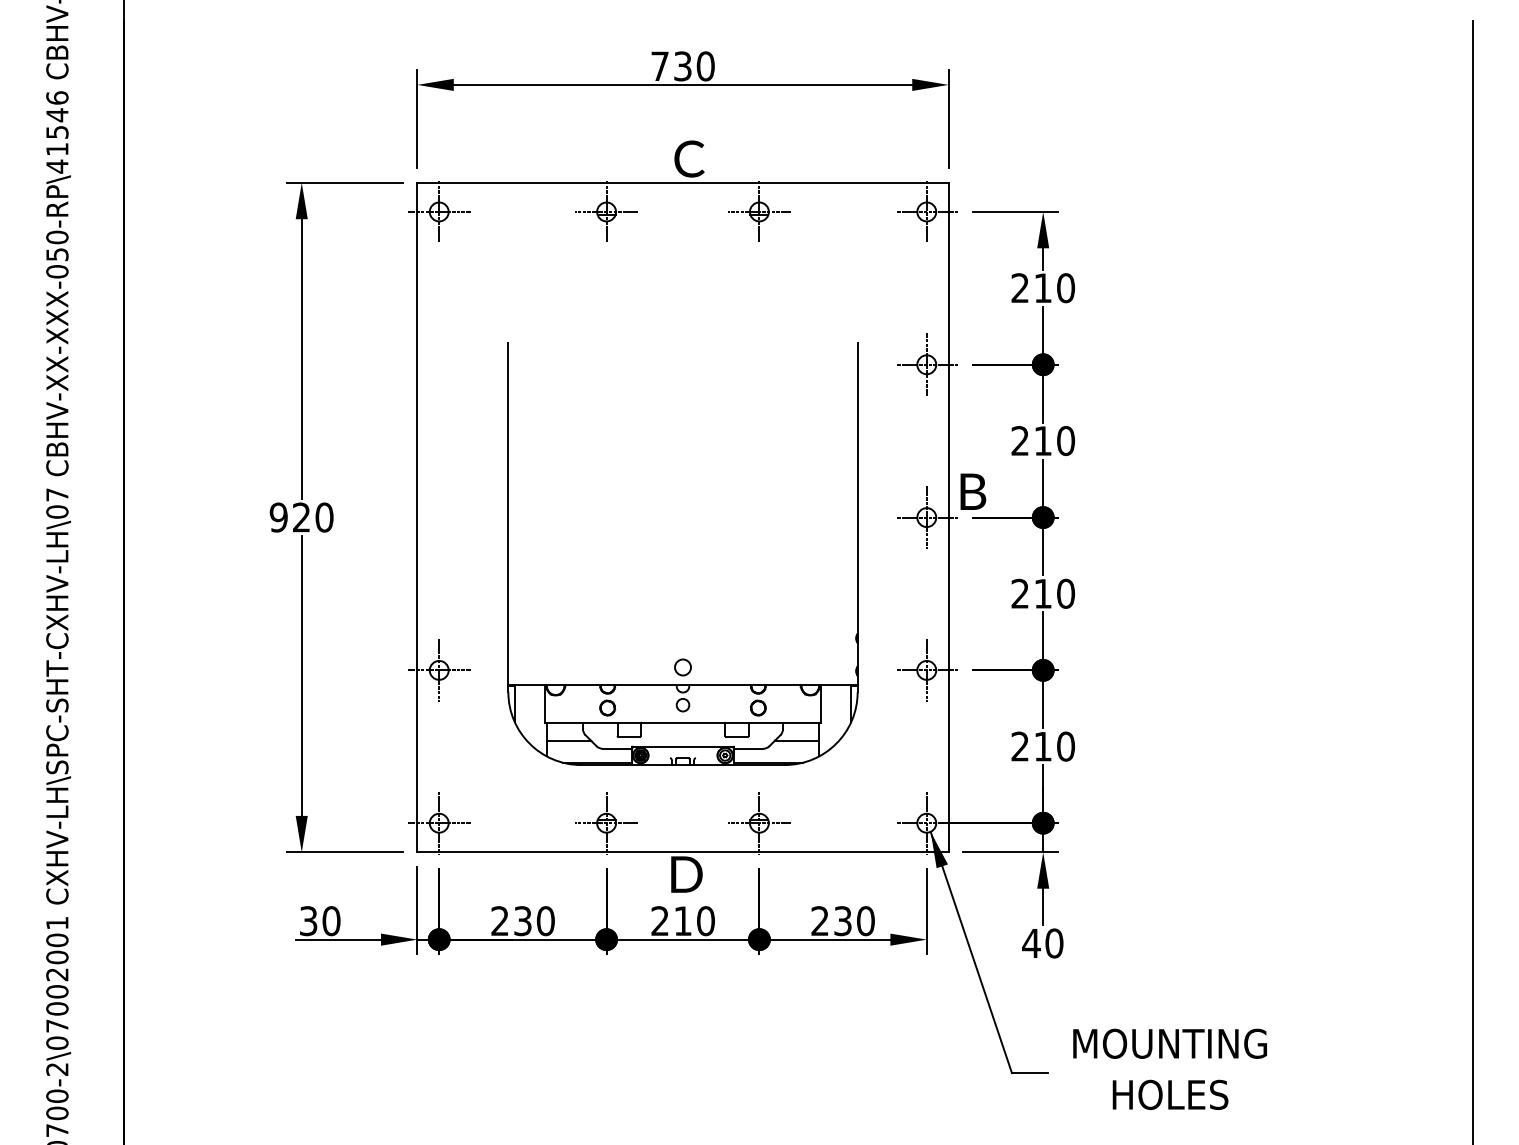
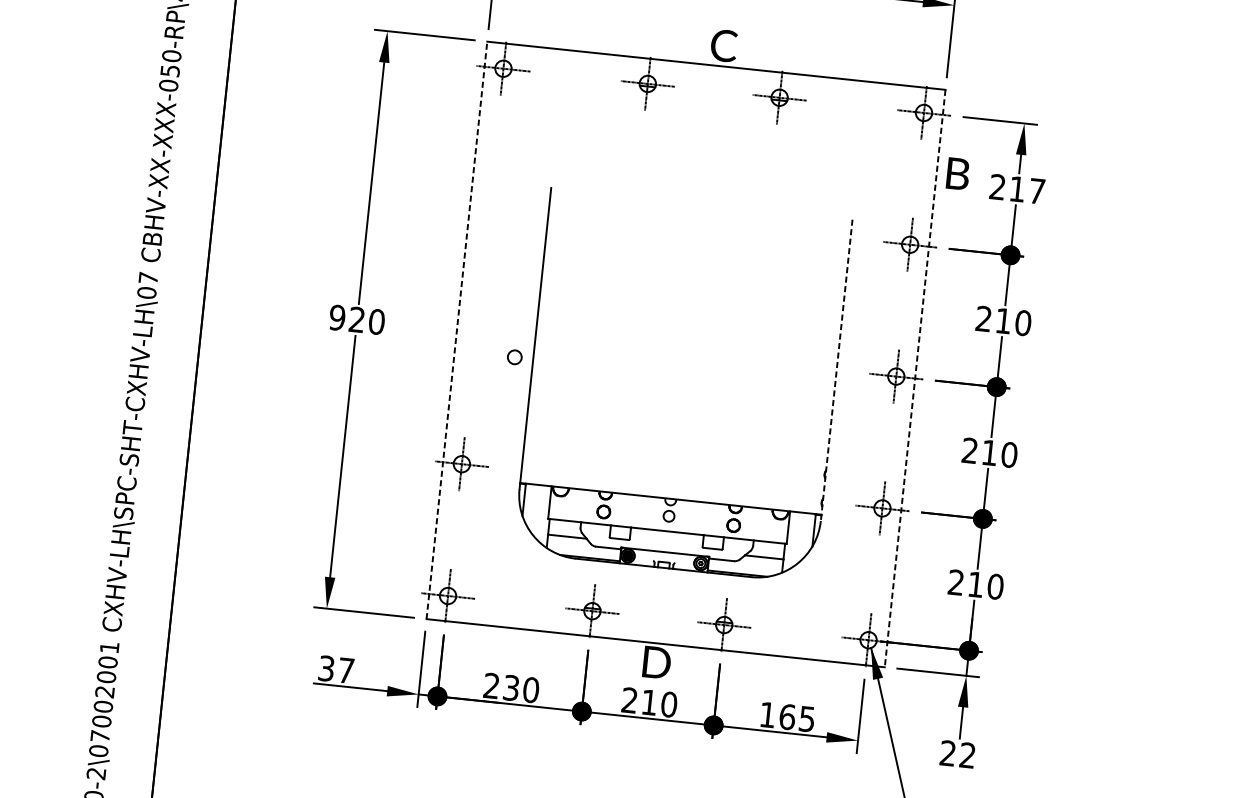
text: (1066, 288) -> (1037, 191), 210 -> 217
text: (973, 491) -> (958, 173), moved
line: (417, 517) -> (457, 330), solid -> dashed
line: (857, 517) -> (836, 370), solid -> dashed
line: (948, 517) -> (915, 378), solid -> dashed
circle: (682, 667) -> (514, 357), moved
text: (331, 921) -> (346, 671), 30 -> 37
text: (842, 921) -> (786, 717), 230 -> 165
text: (1042, 943) -> (957, 754), 40 -> 22

